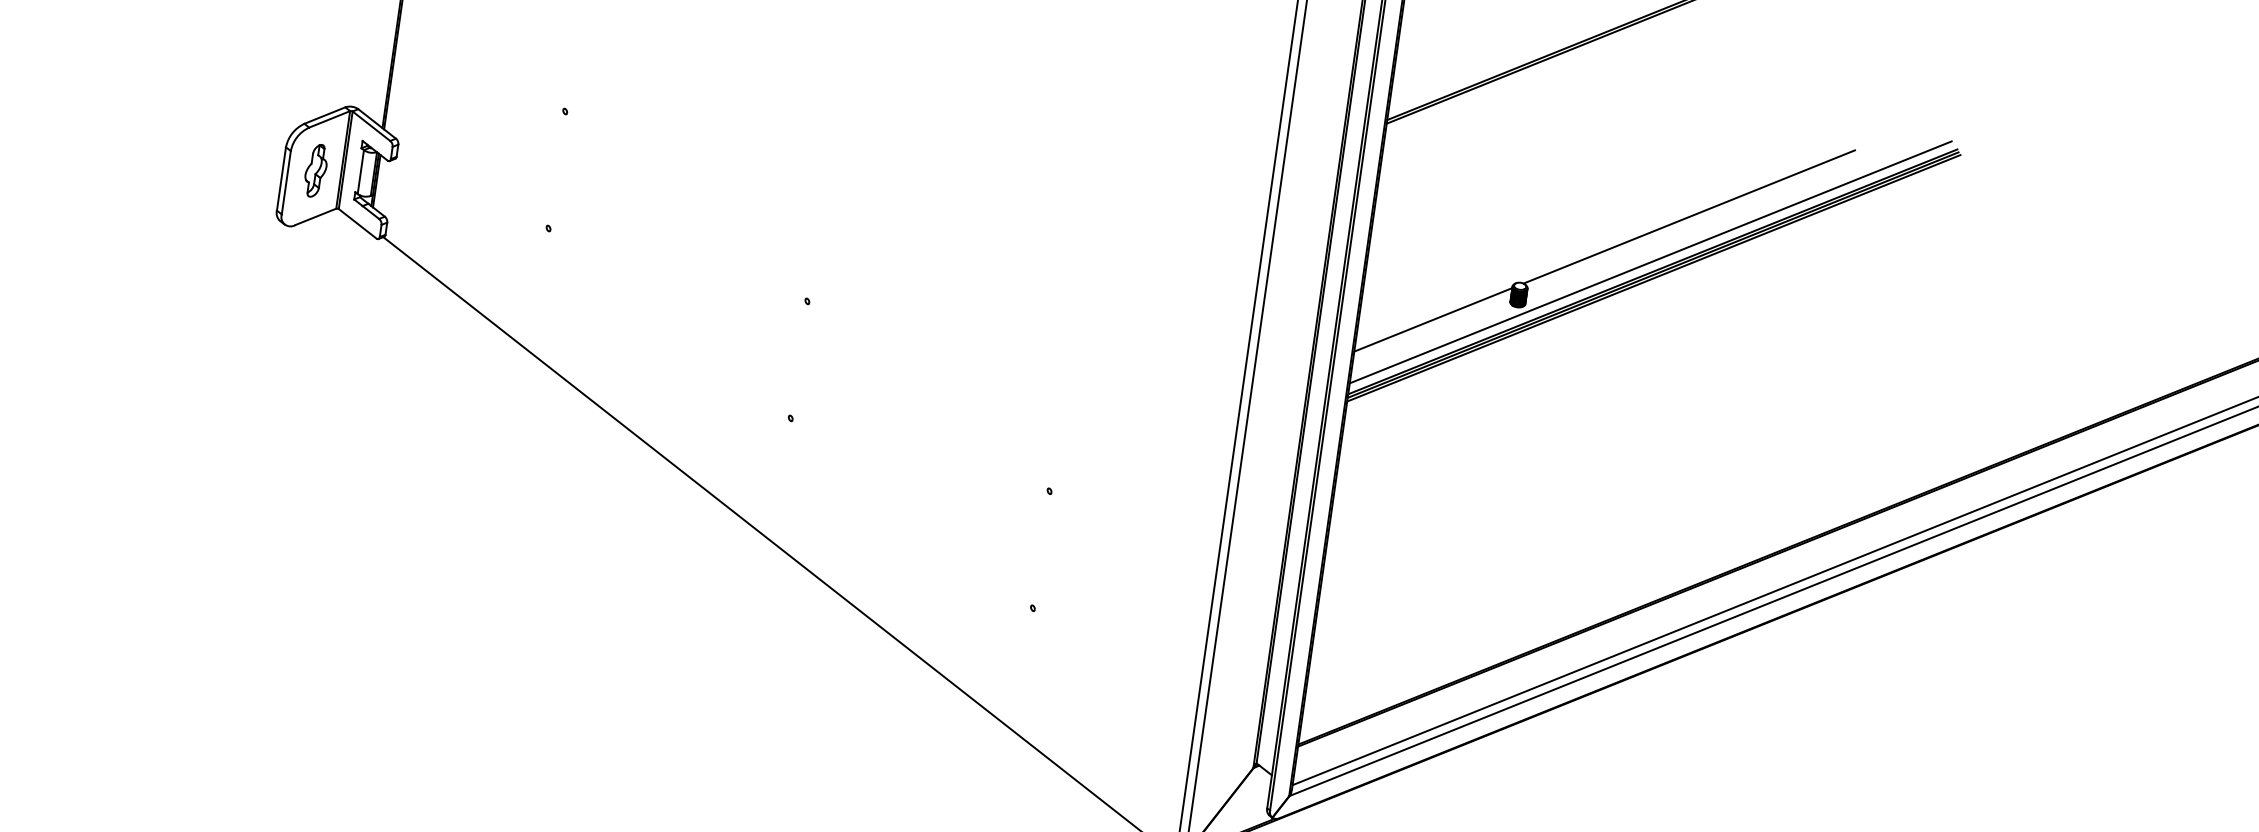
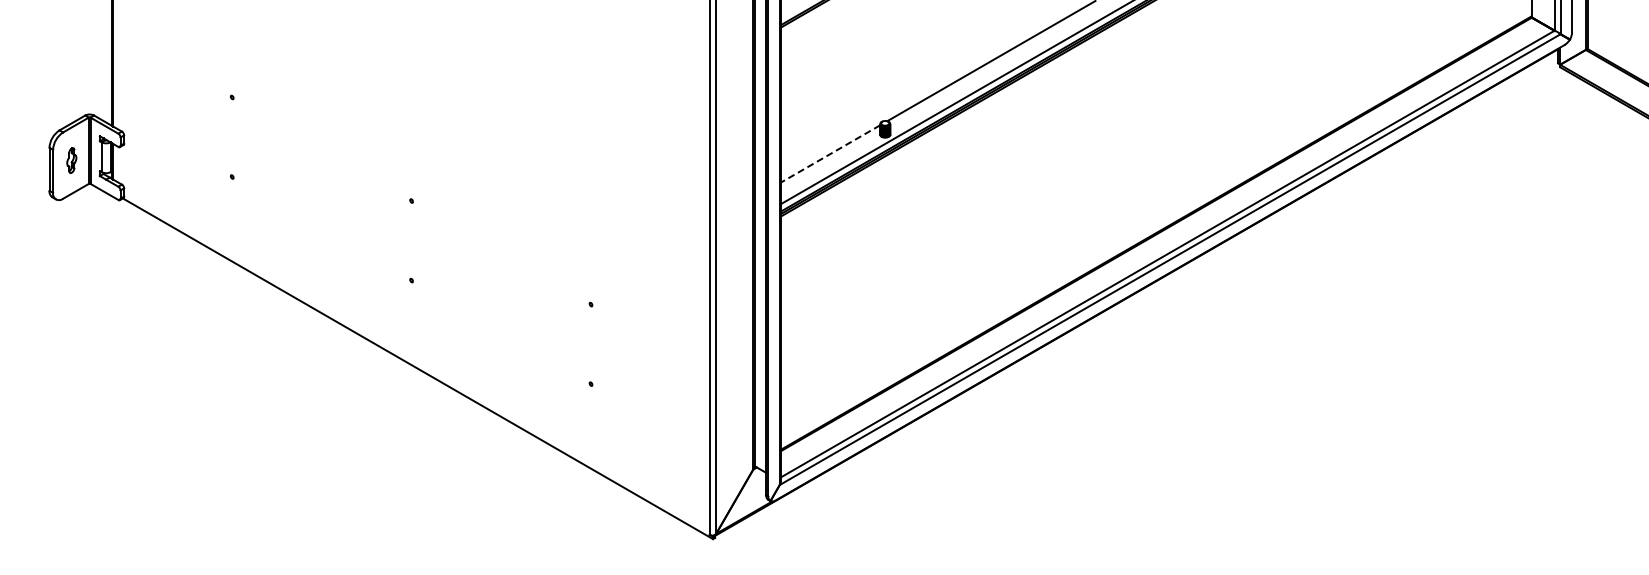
part: (315, 170) -> (71, 160), size x0.7
line: (1433, 320) -> (830, 154), solid -> dashed

